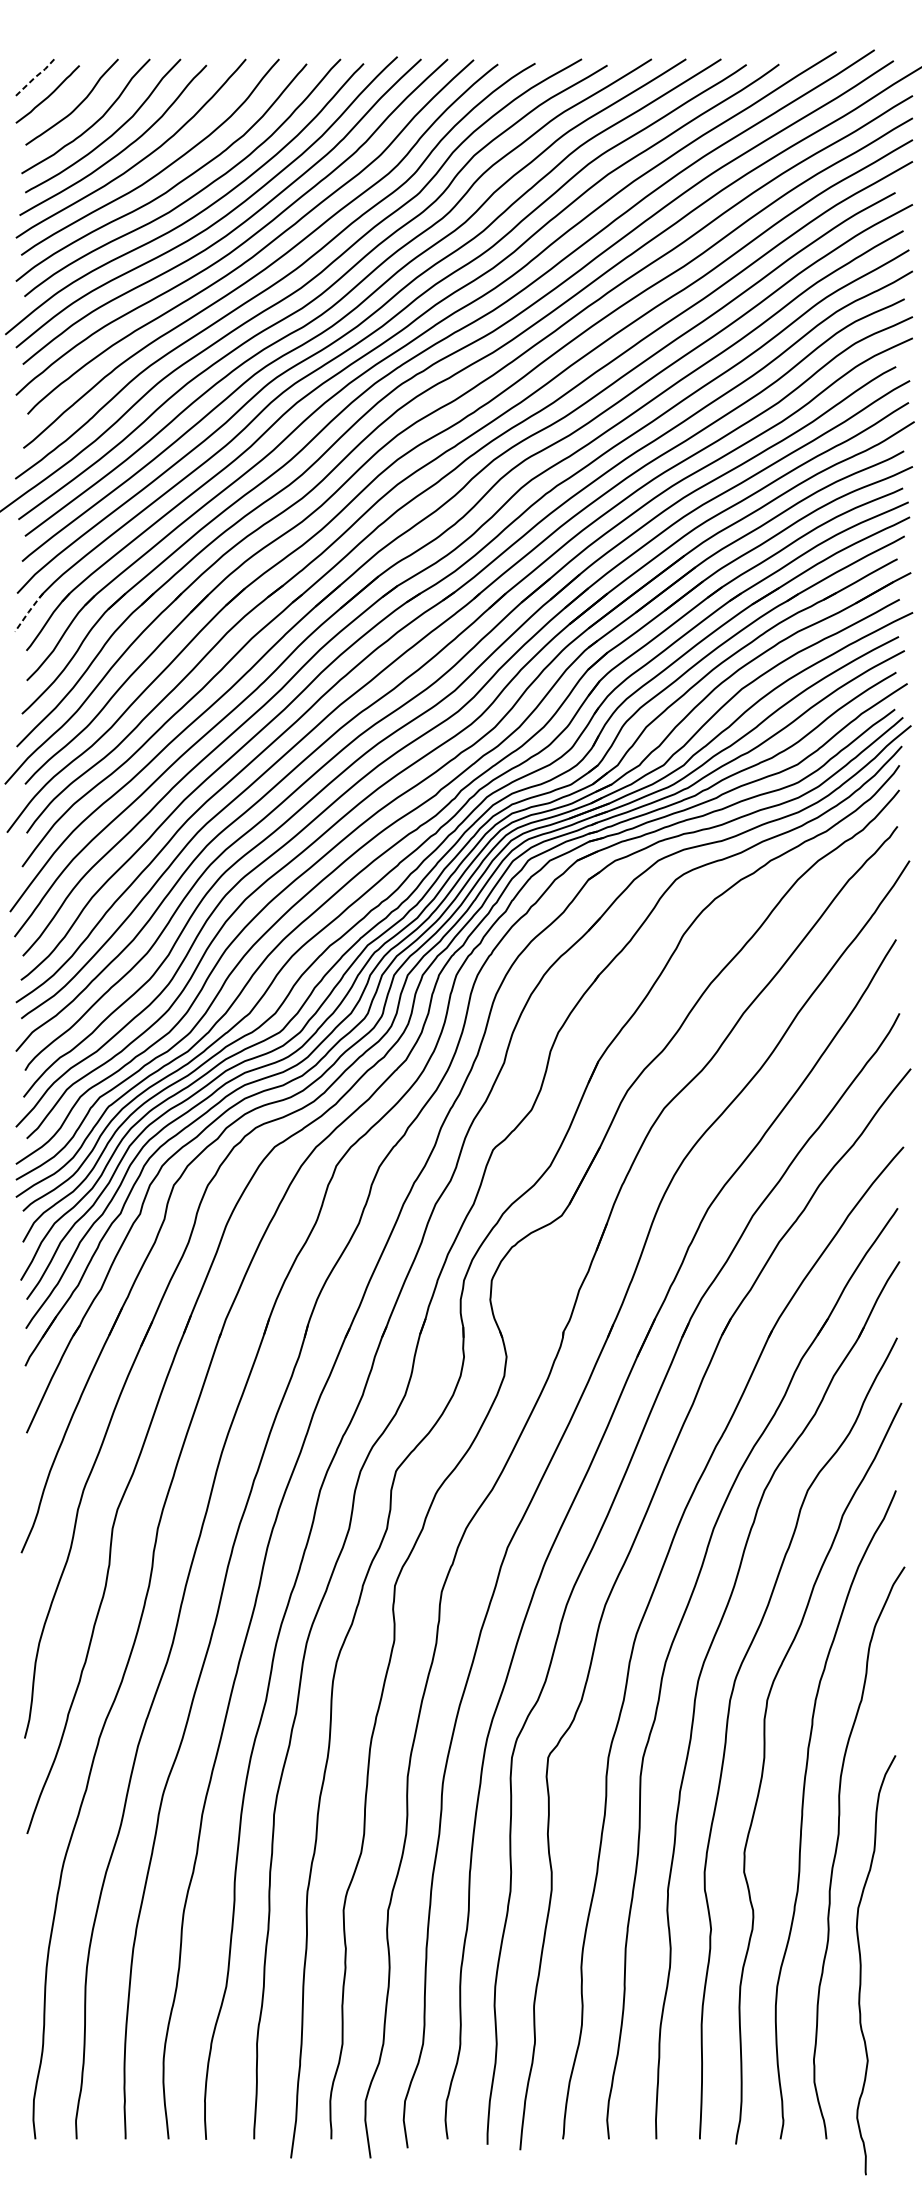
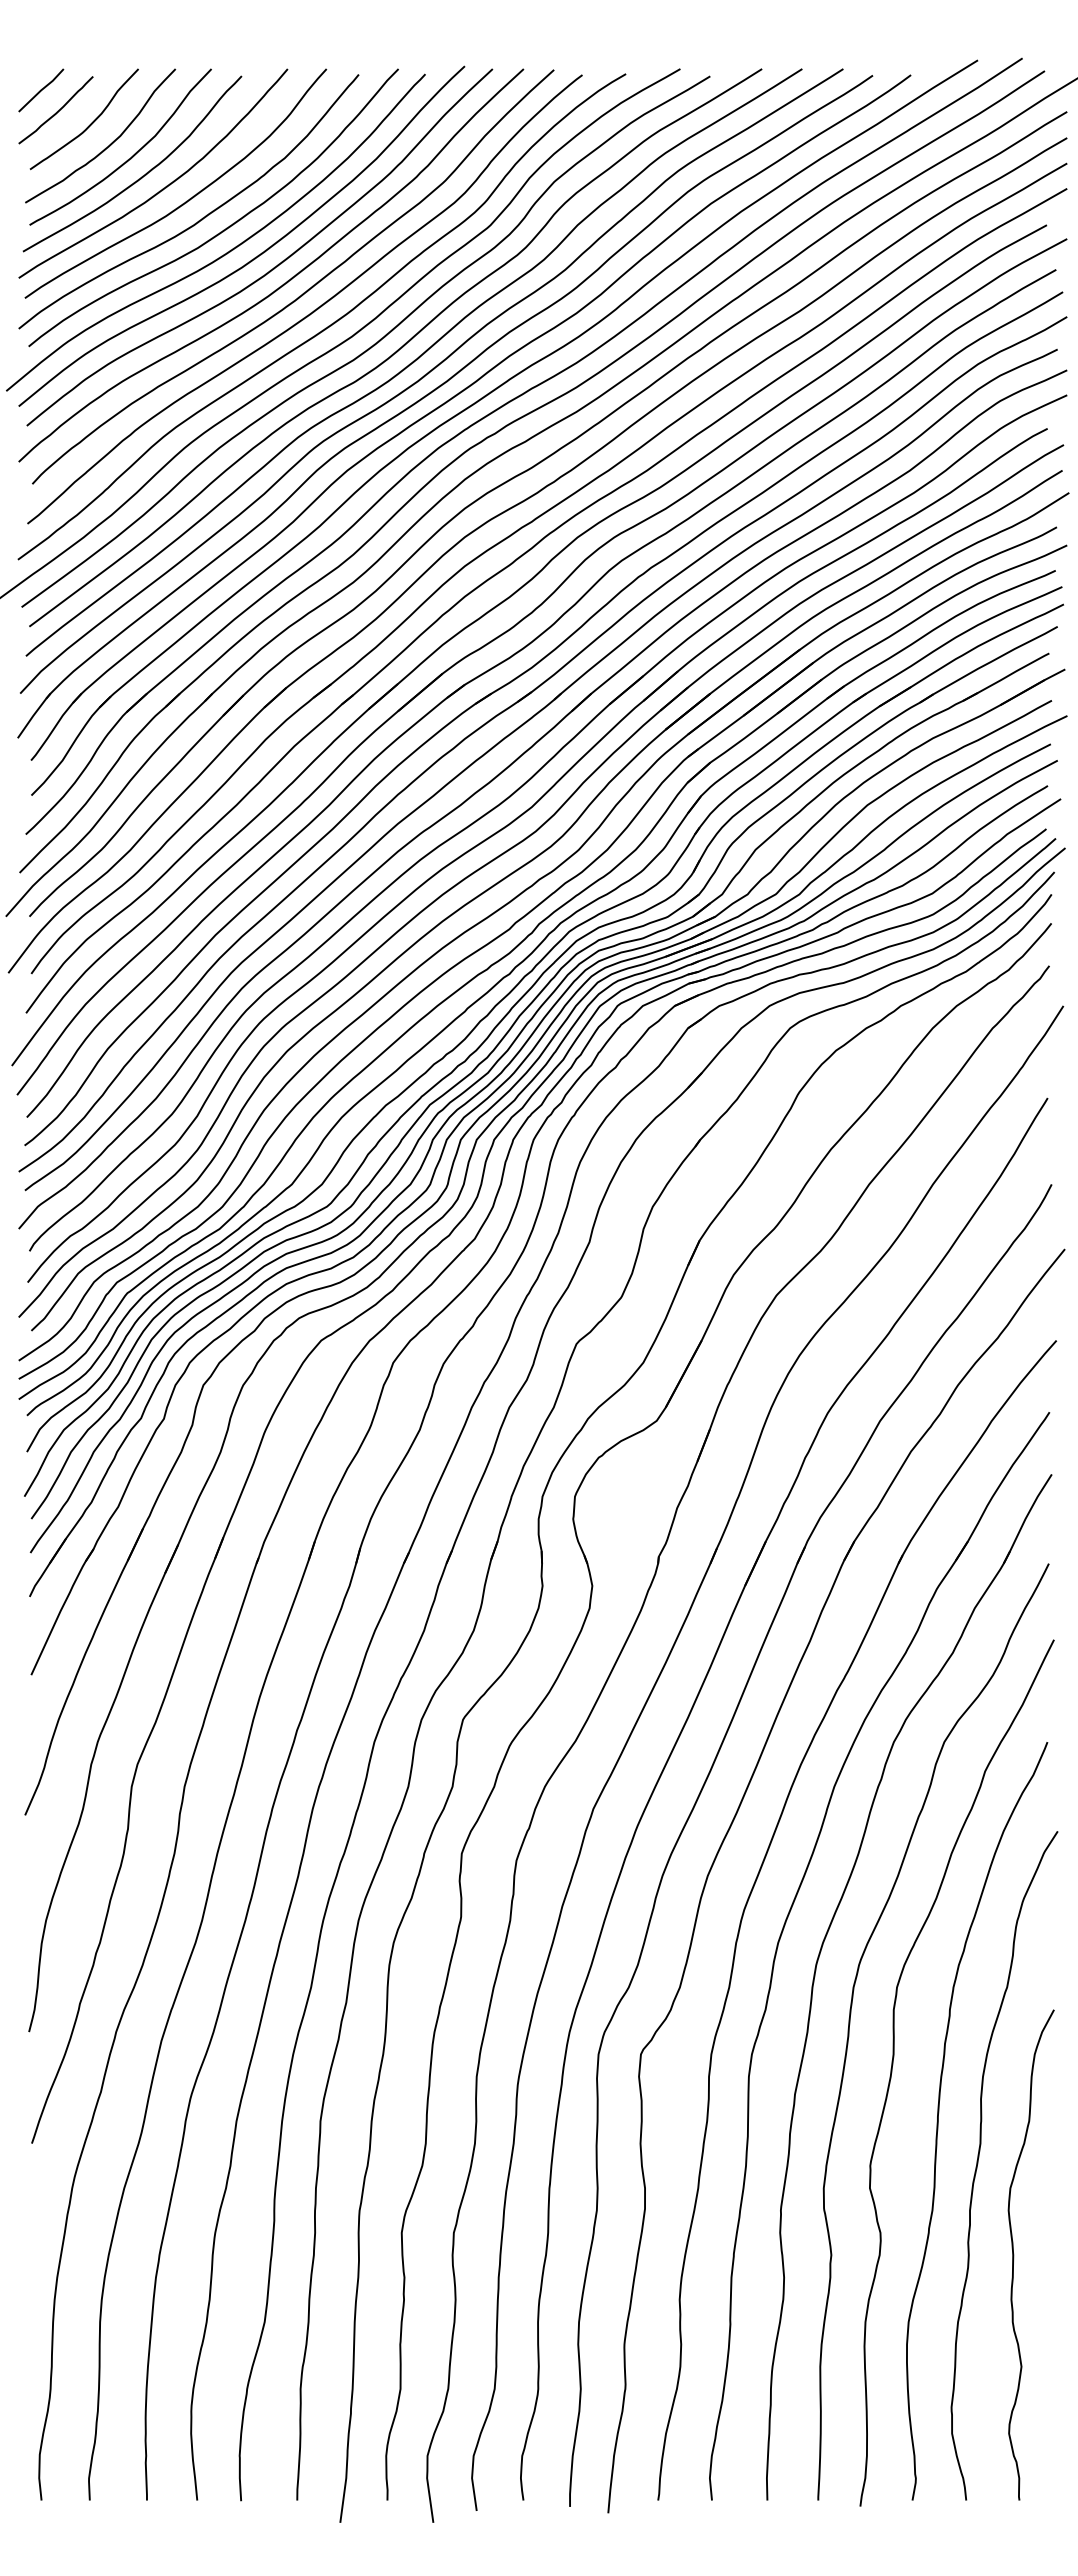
line: (35, 76) -> (41, 89), dashed -> solid
line: (28, 612) -> (33, 715), dashed -> solid
curve: (861, 1964) -> (1014, 2254), moved

